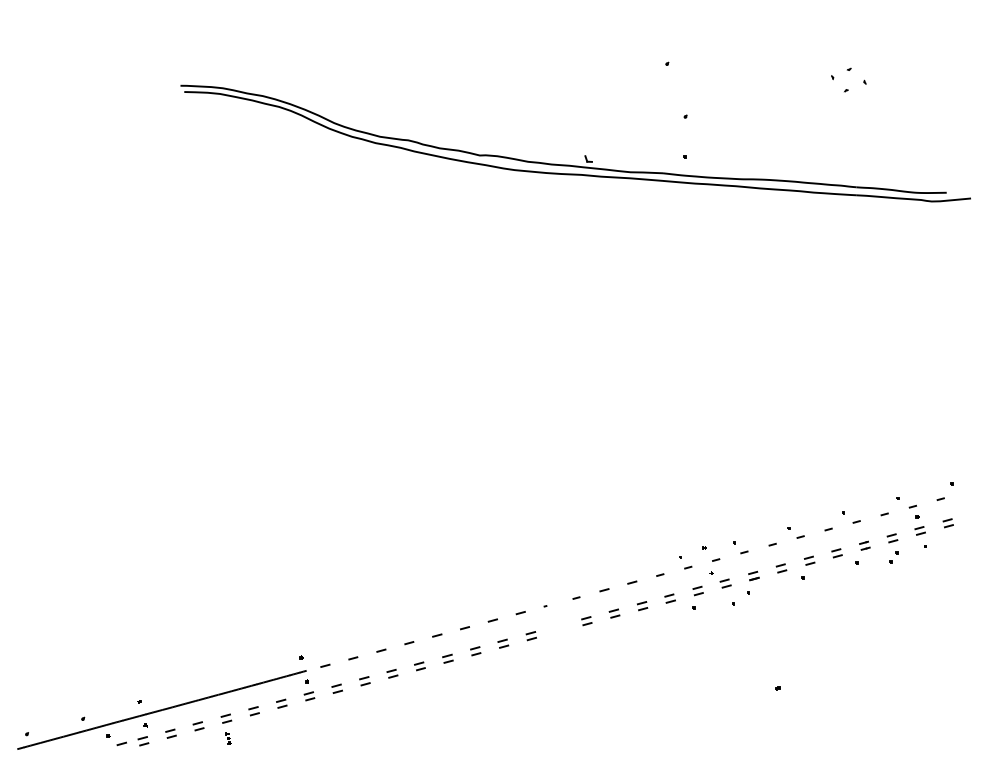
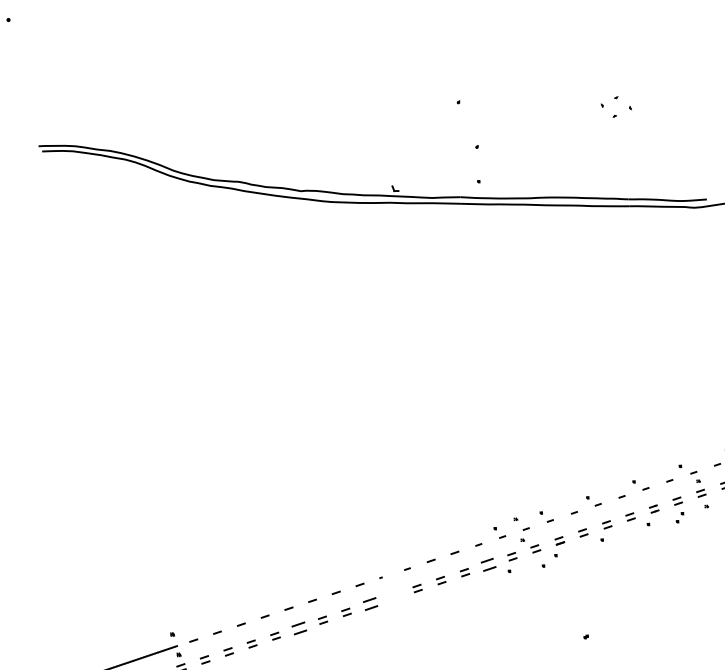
part: (669, 598) -> (487, 564), size x1.6
part: (530, 636) -> (369, 604), size x1.6
part: (447, 658) -> (298, 628), size x1.6

